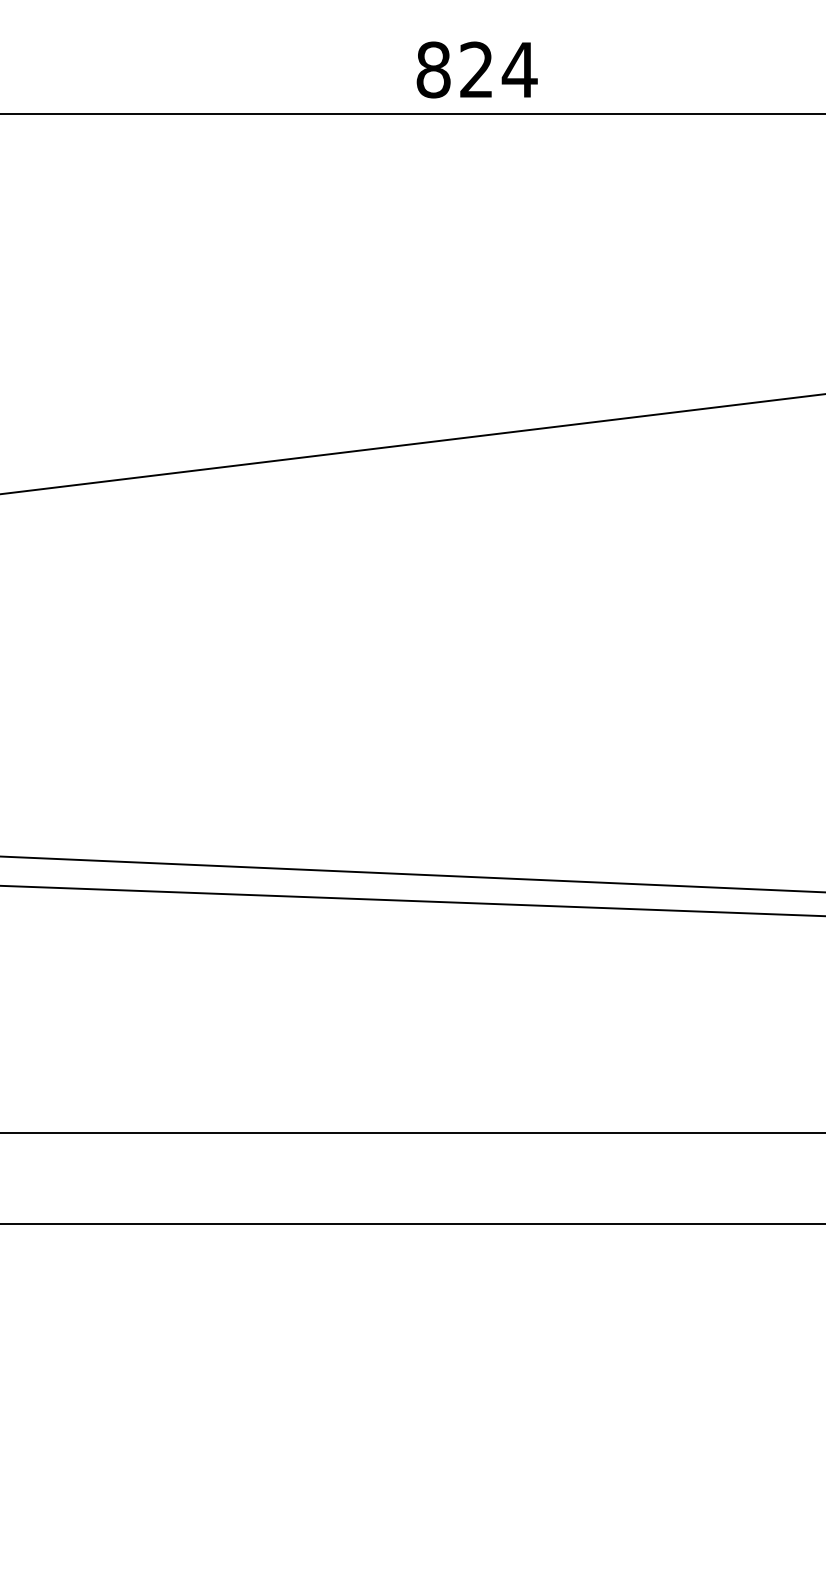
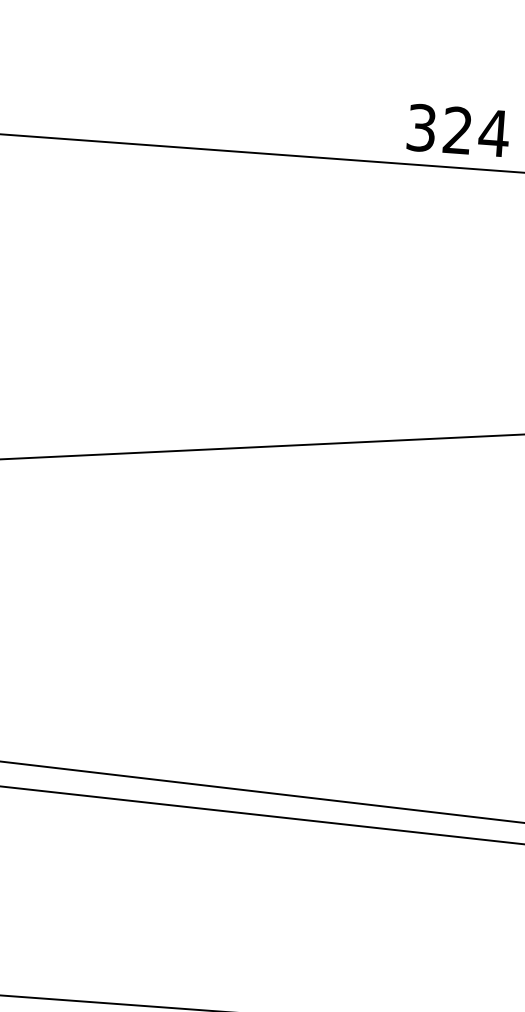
text: (433, 69) -> (421, 127), 824 -> 324

